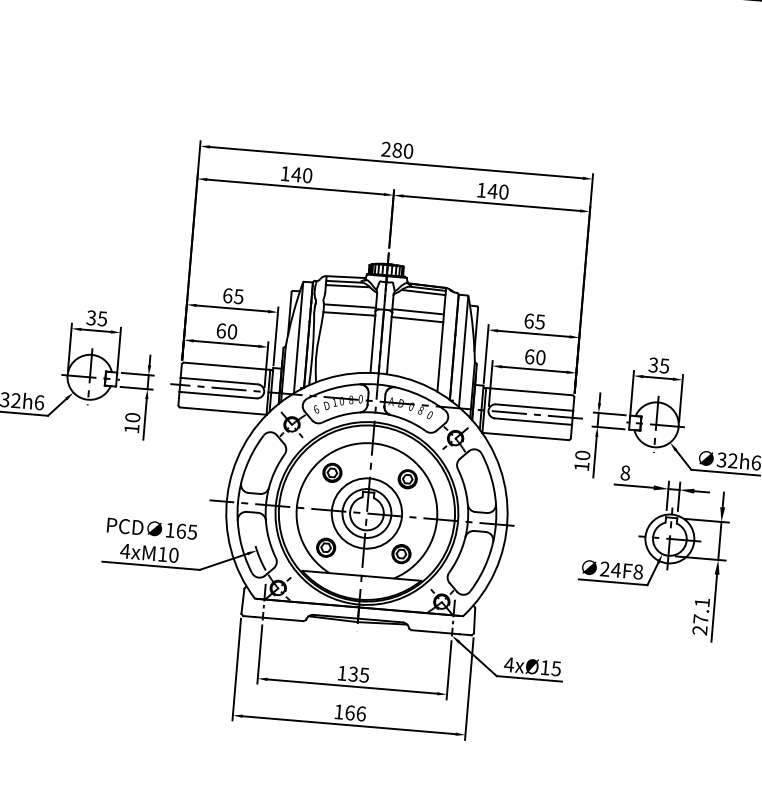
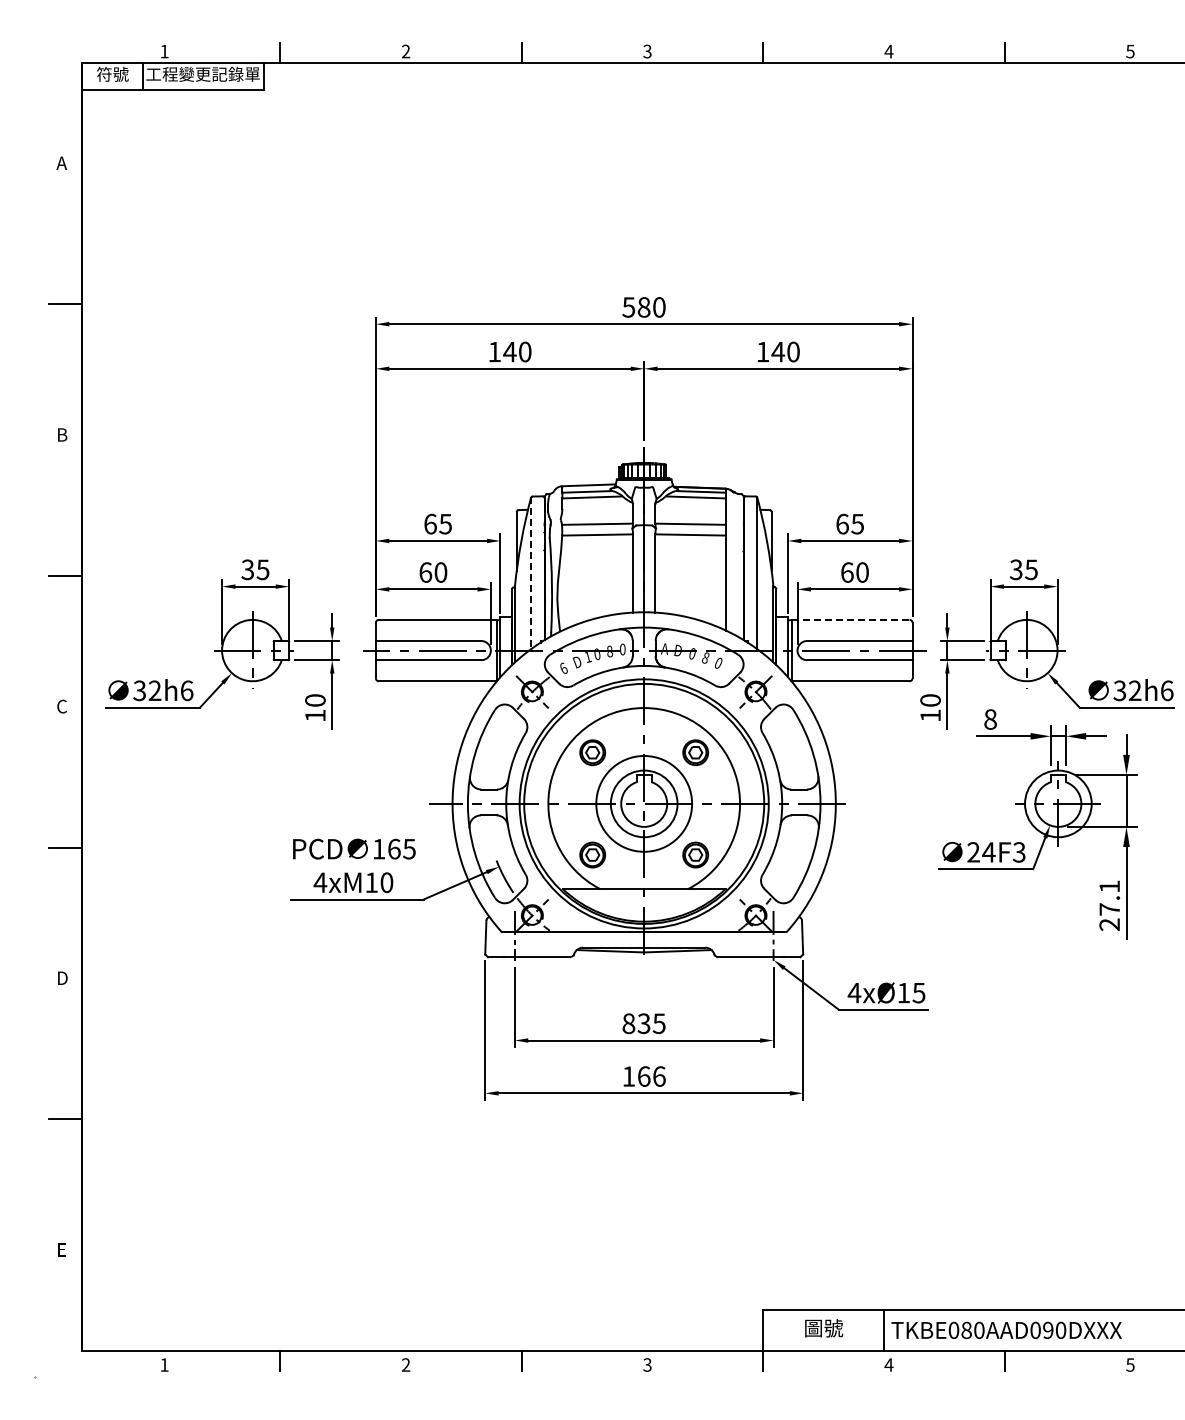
text: (385, 149) -> (628, 307), 280 -> 580
line: (298, 338) -> (531, 573), solid -> dashed
line: (529, 391) -> (850, 619), solid -> dashed
text: (638, 572) -> (1019, 852), 24F8 -> 24F3
text: (341, 673) -> (628, 1023), 135 -> 835

